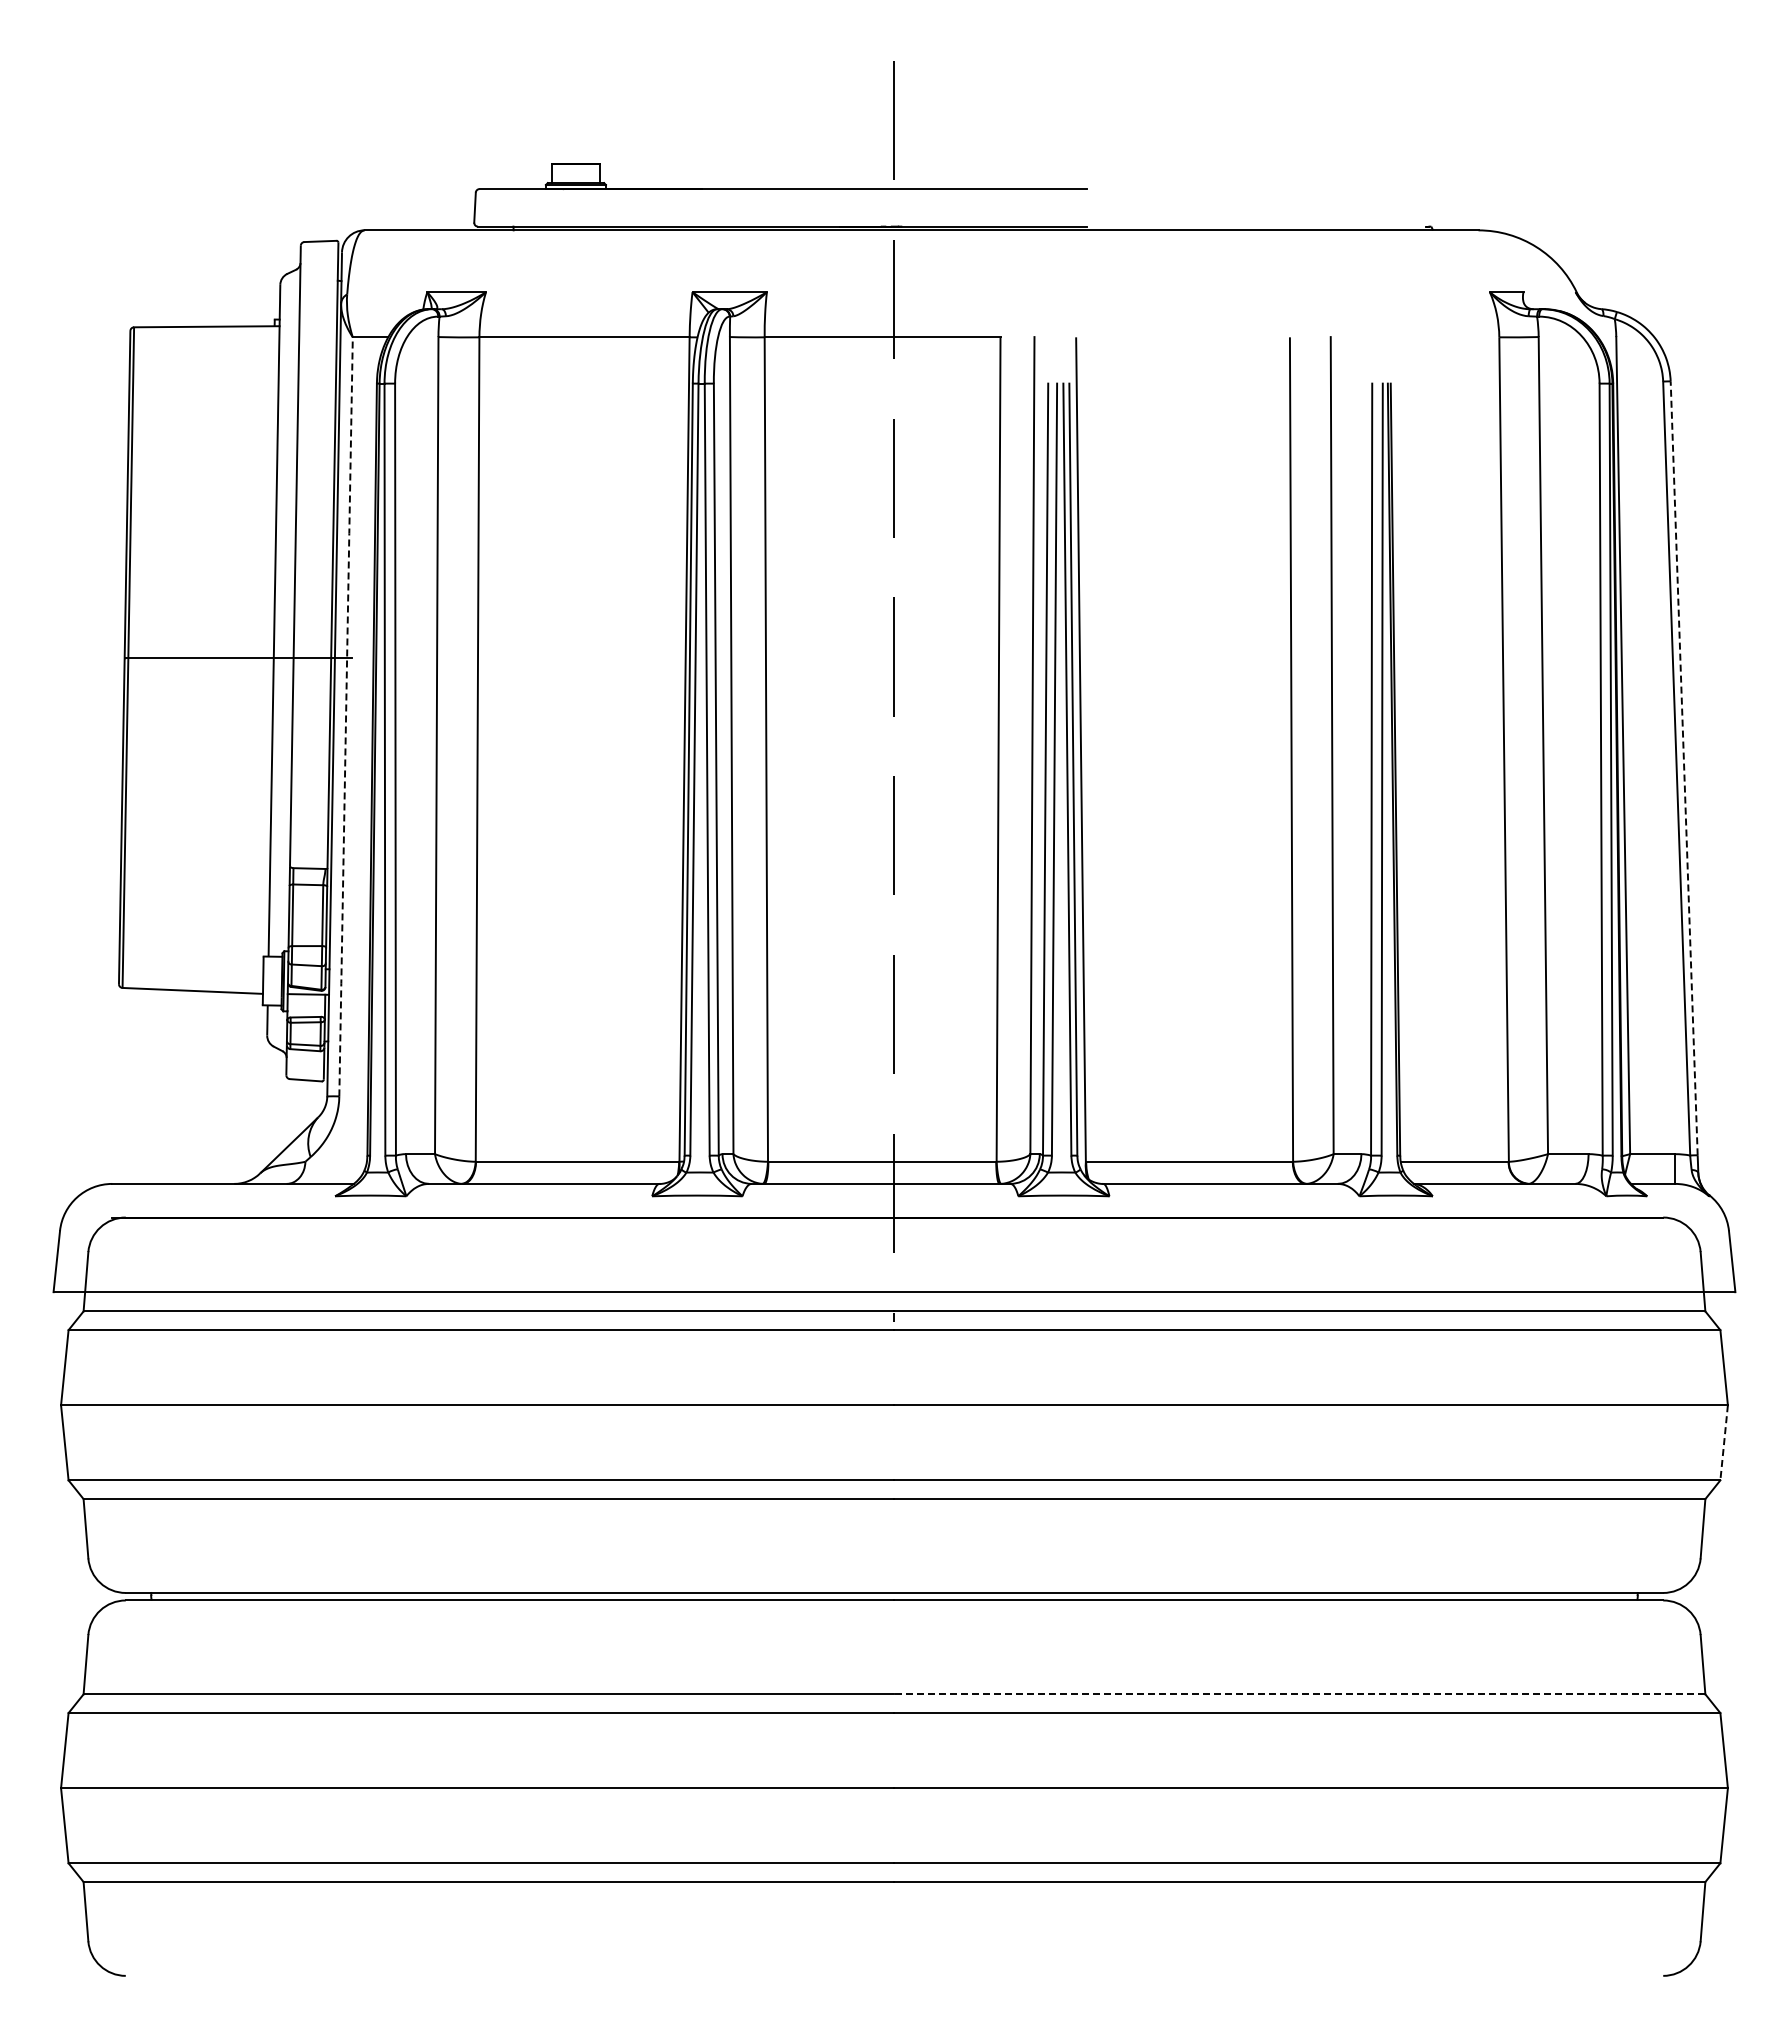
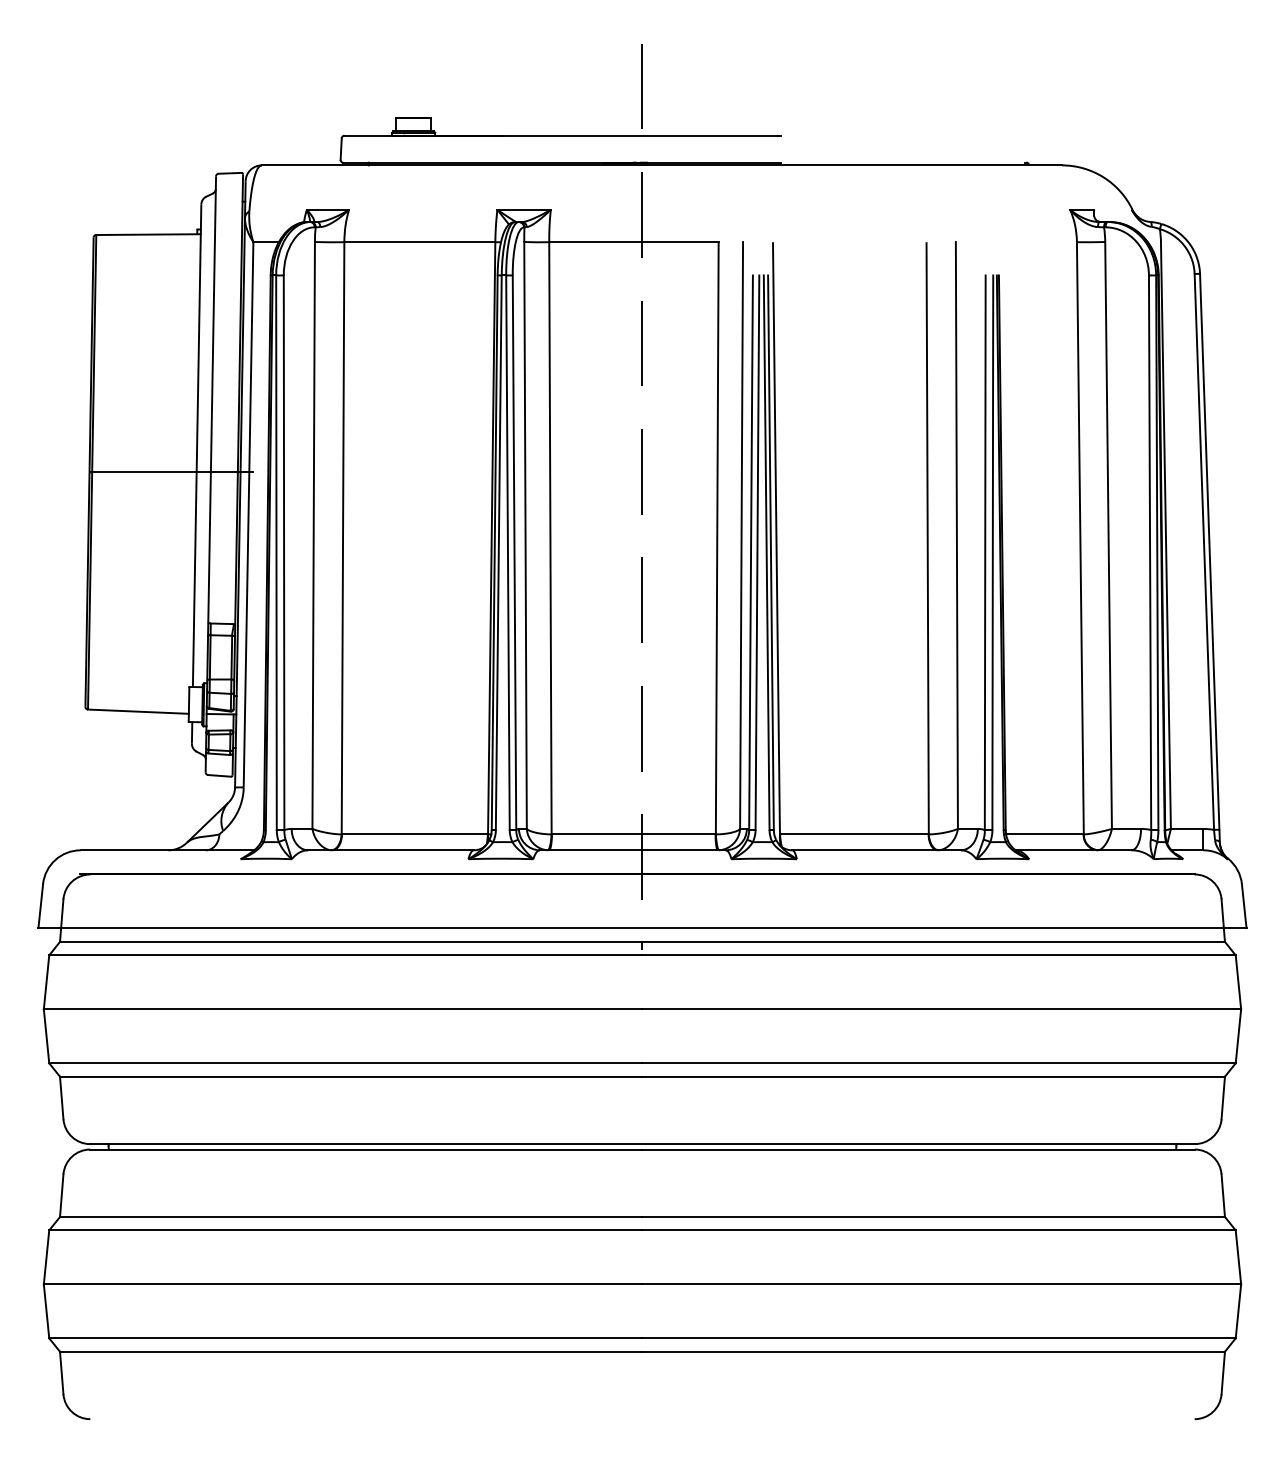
line: (346, 716) -> (248, 514), dashed -> solid
line: (1684, 767) -> (1209, 551), dashed -> solid
line: (1724, 1442) -> (1238, 1036), dashed -> solid
line: (1299, 1694) -> (933, 1217), dashed -> solid

